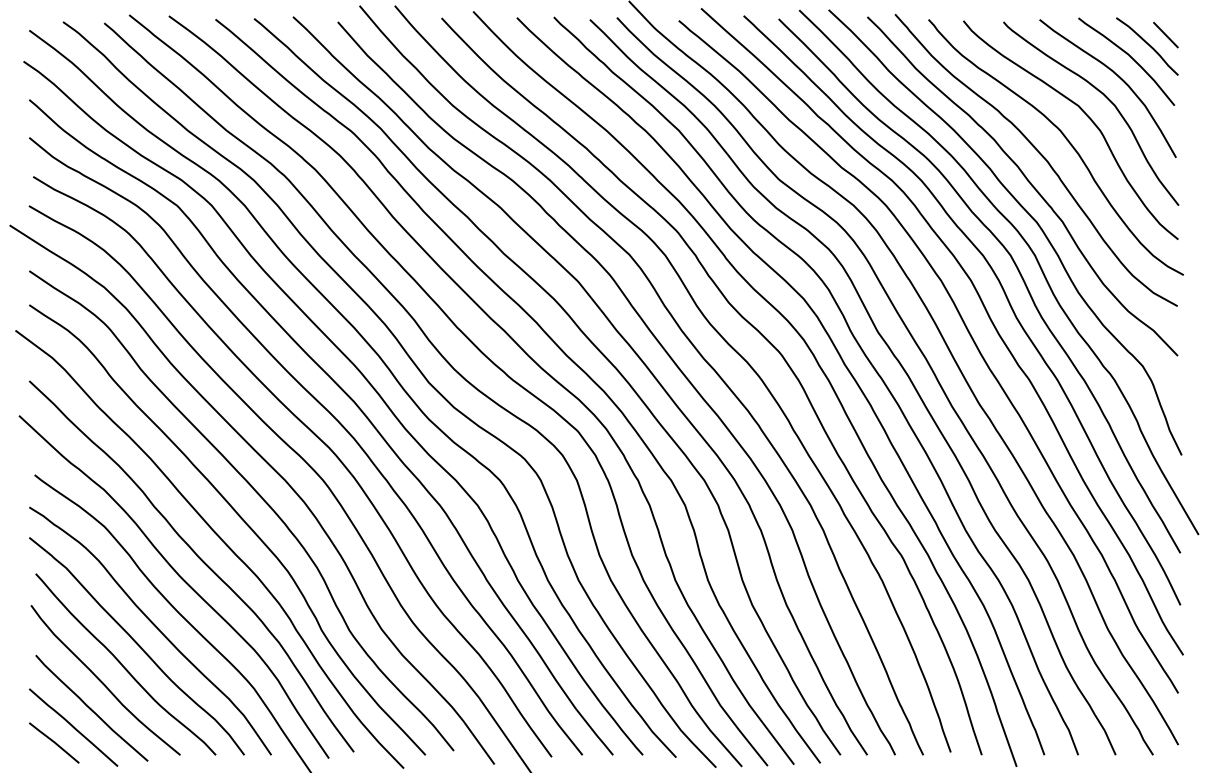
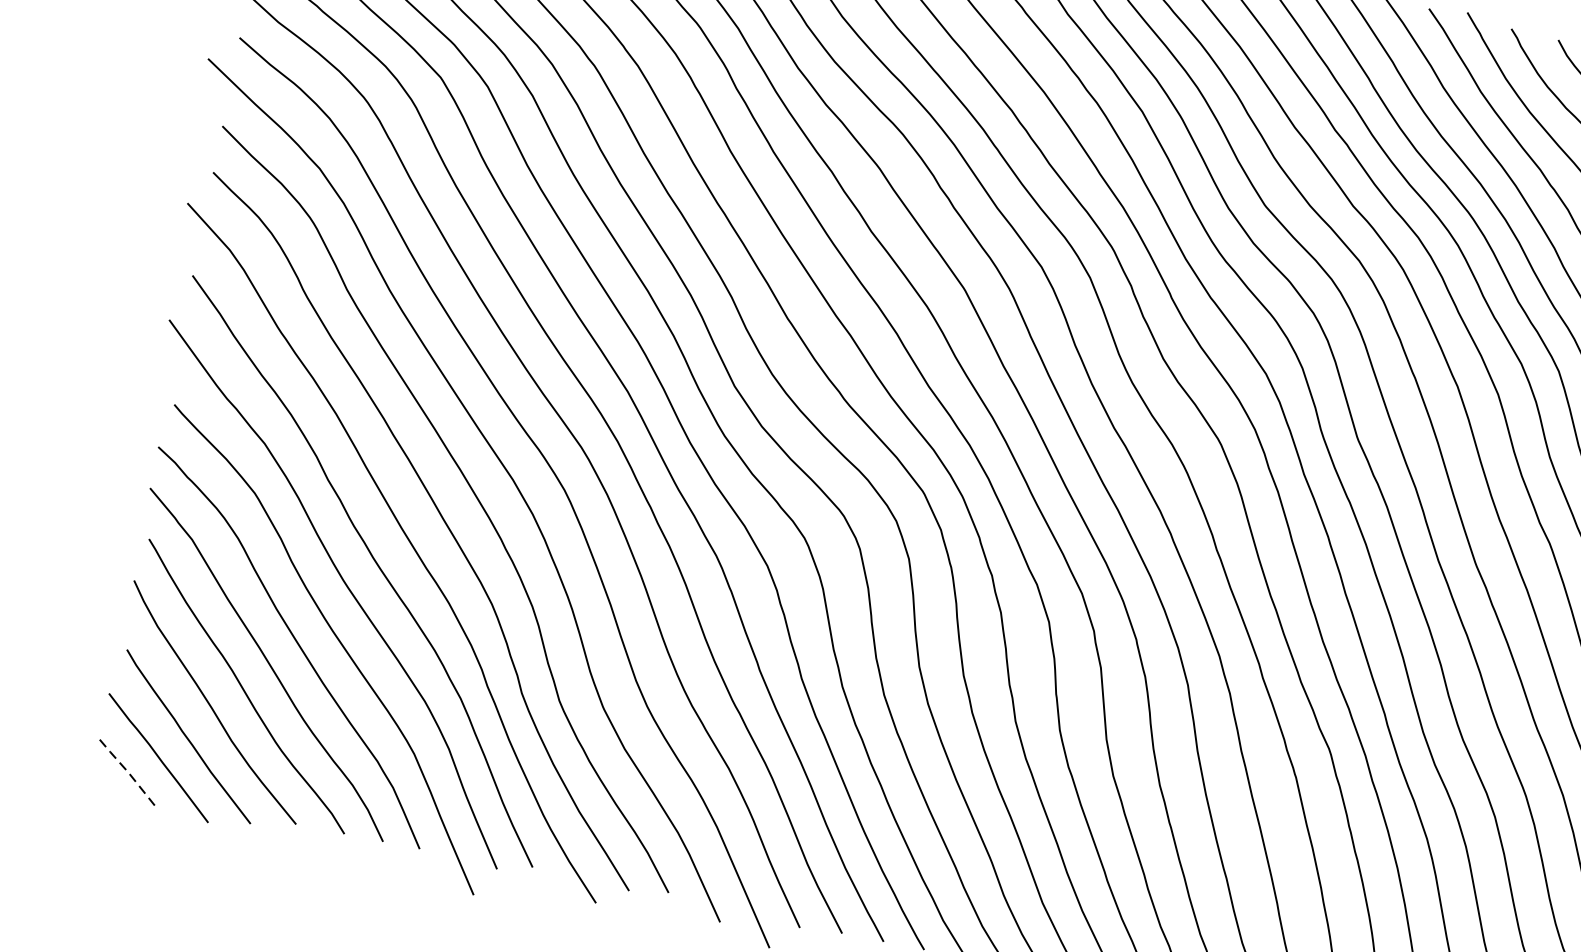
line: (54, 742) -> (128, 773), solid -> dashed

